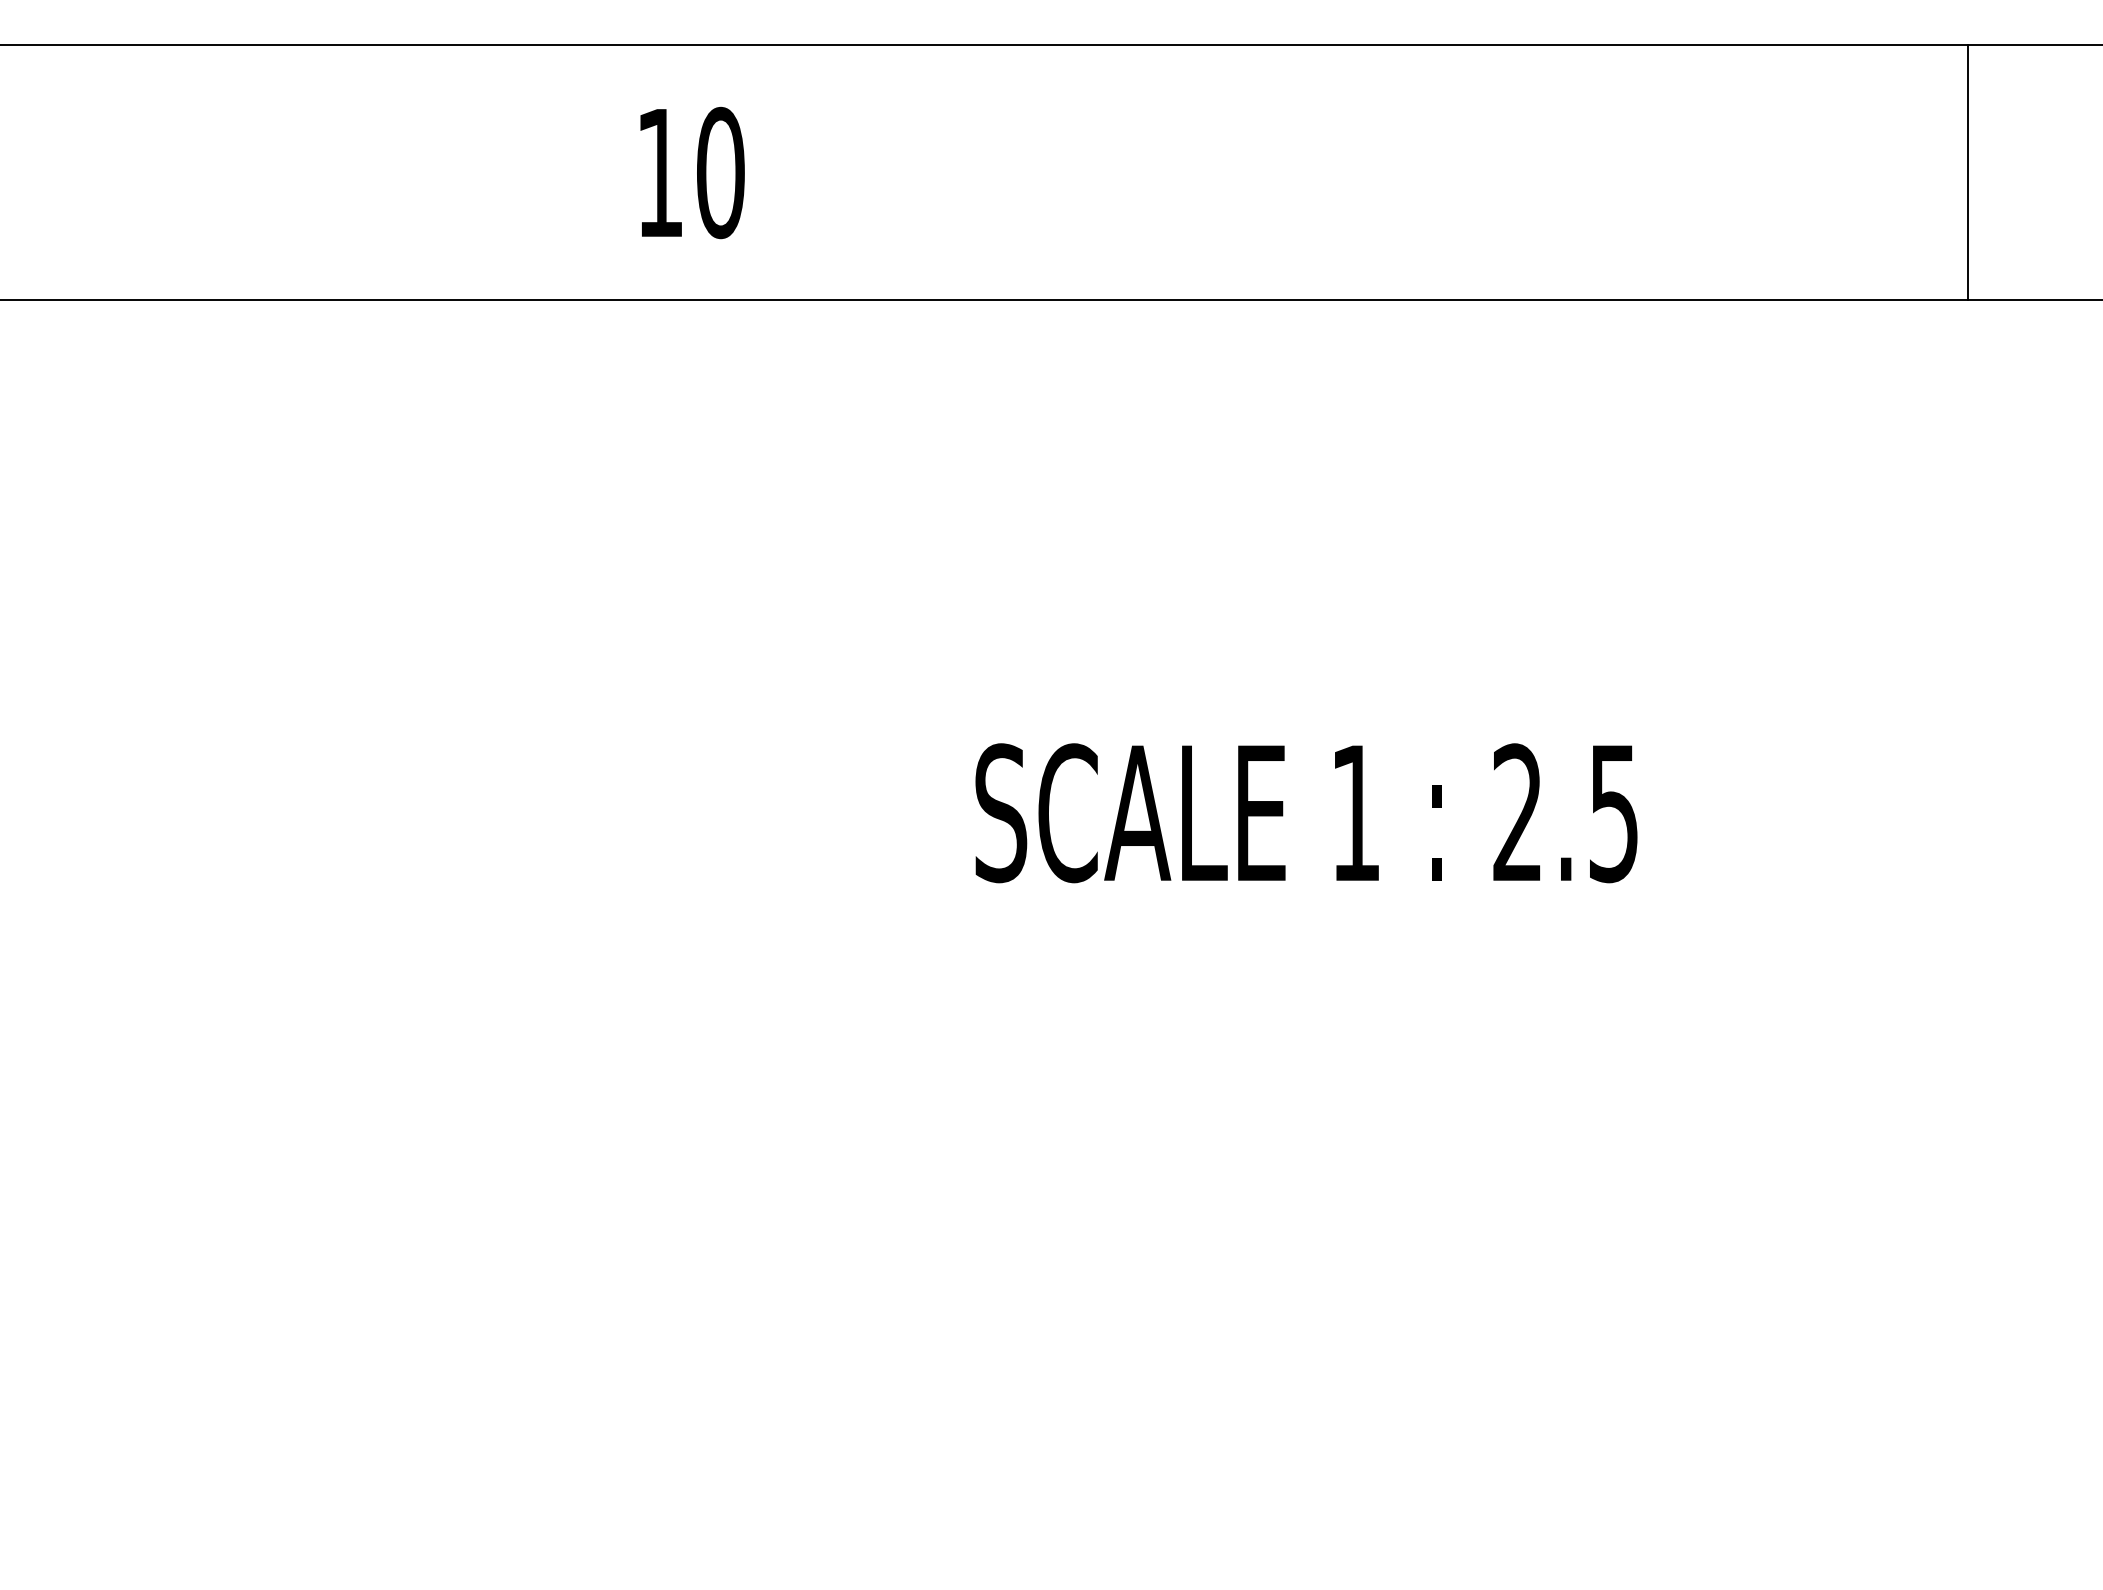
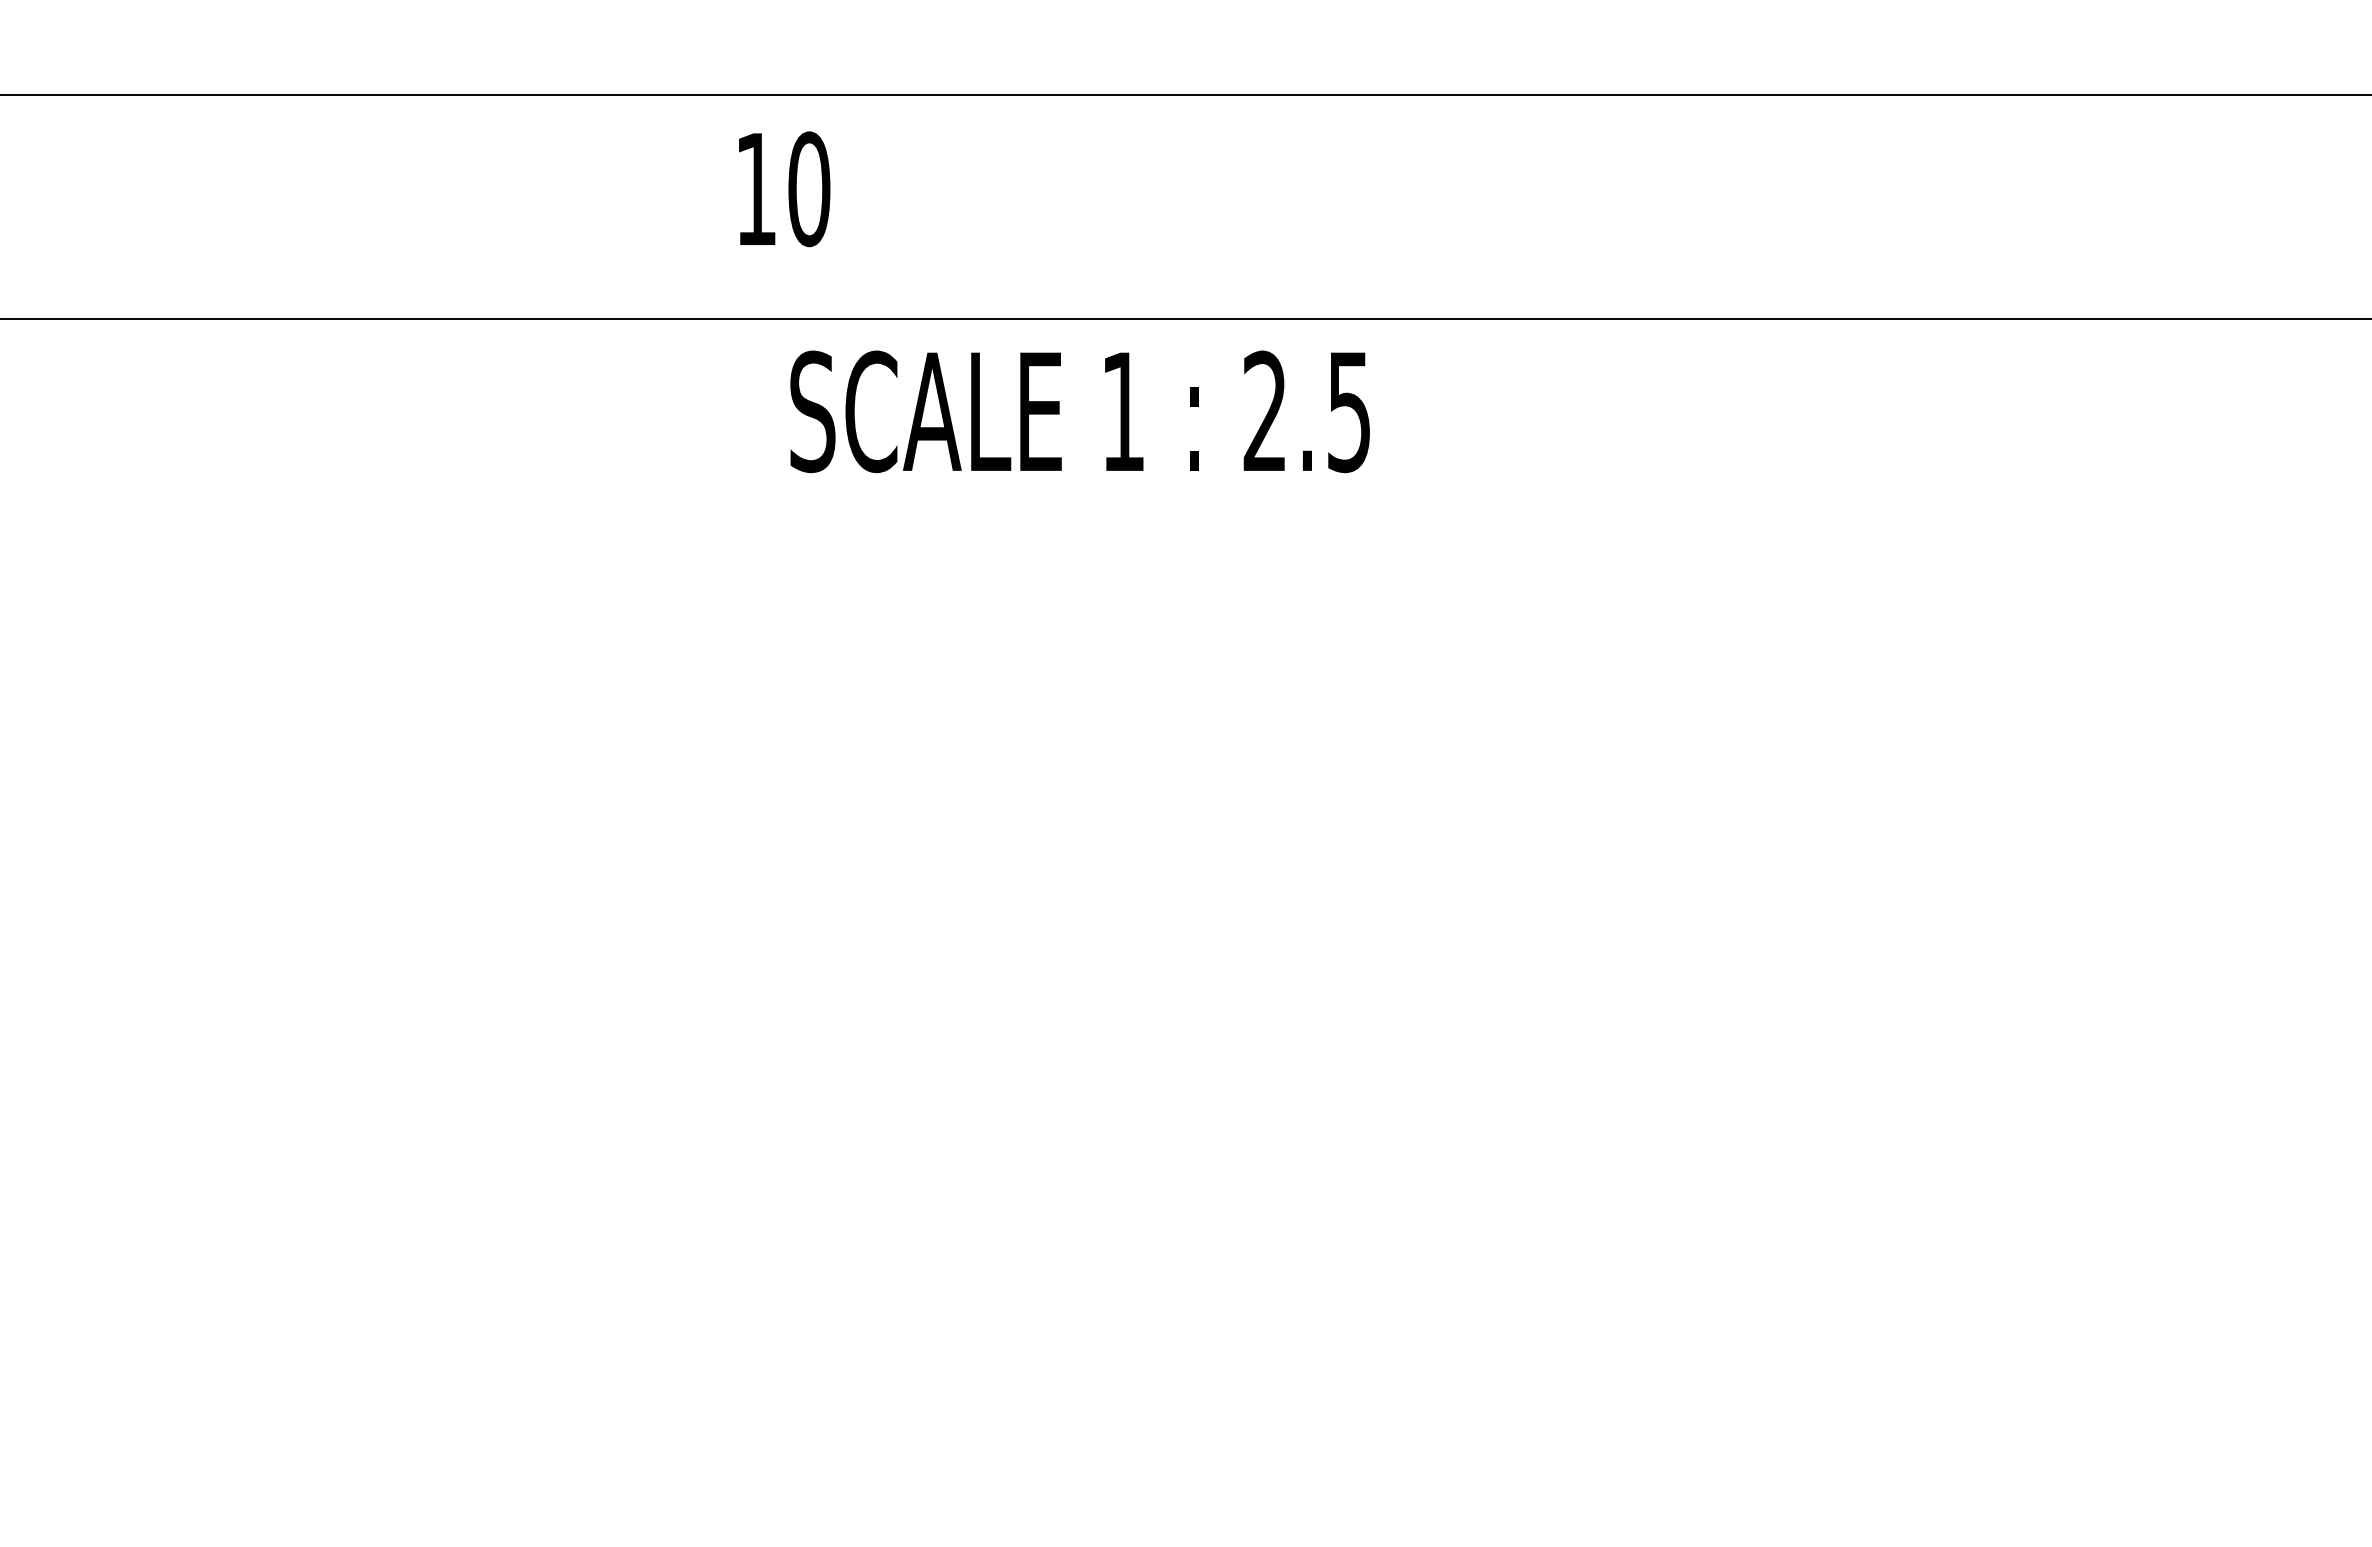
line: (1968, 172) -> (1968, 206), removed
text: (692, 173) -> (784, 189), moved
text: (1305, 812) -> (1079, 411), moved

